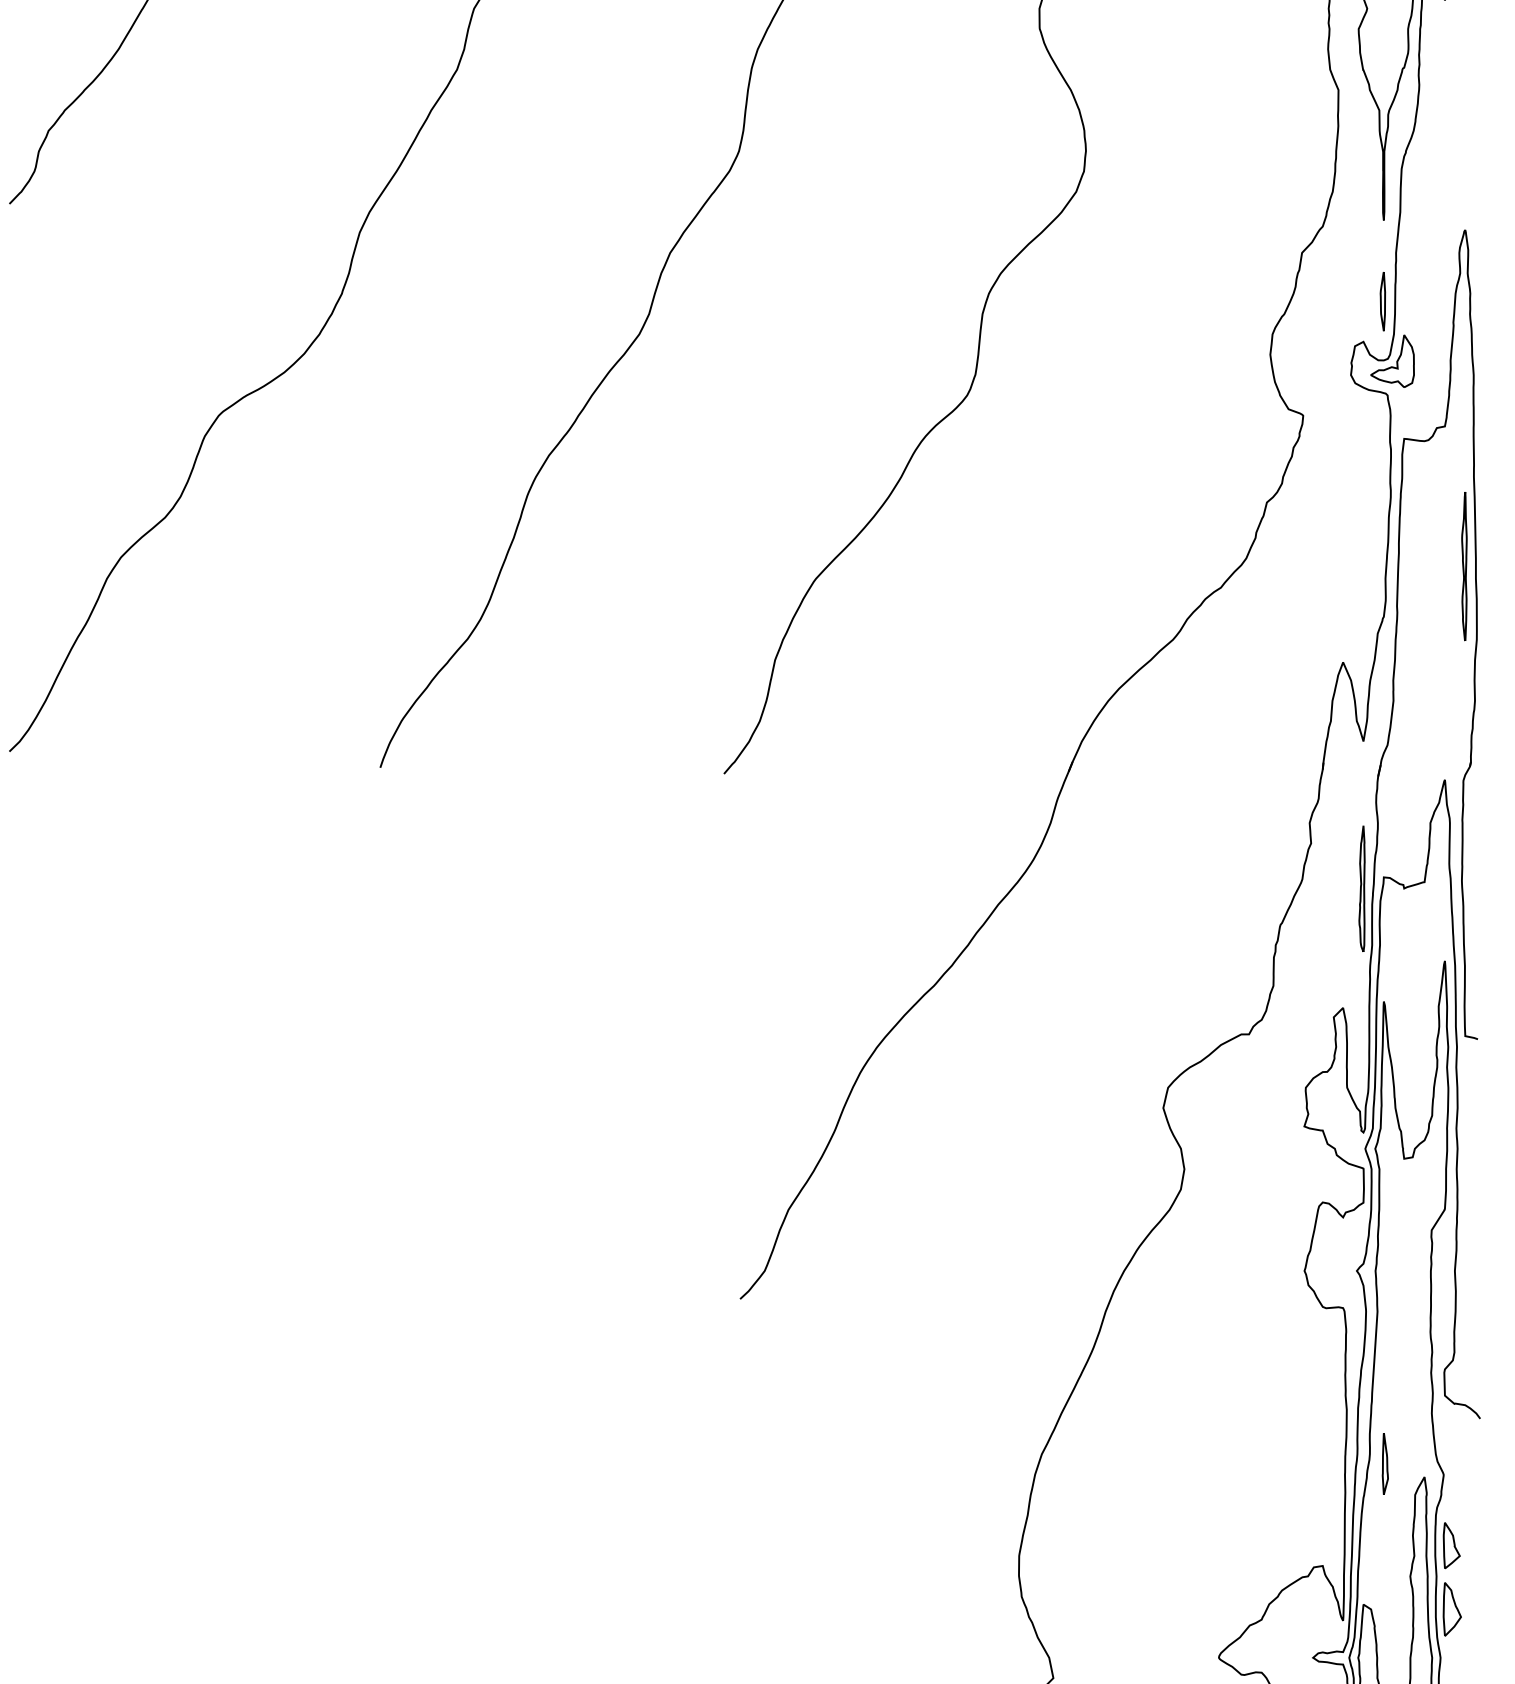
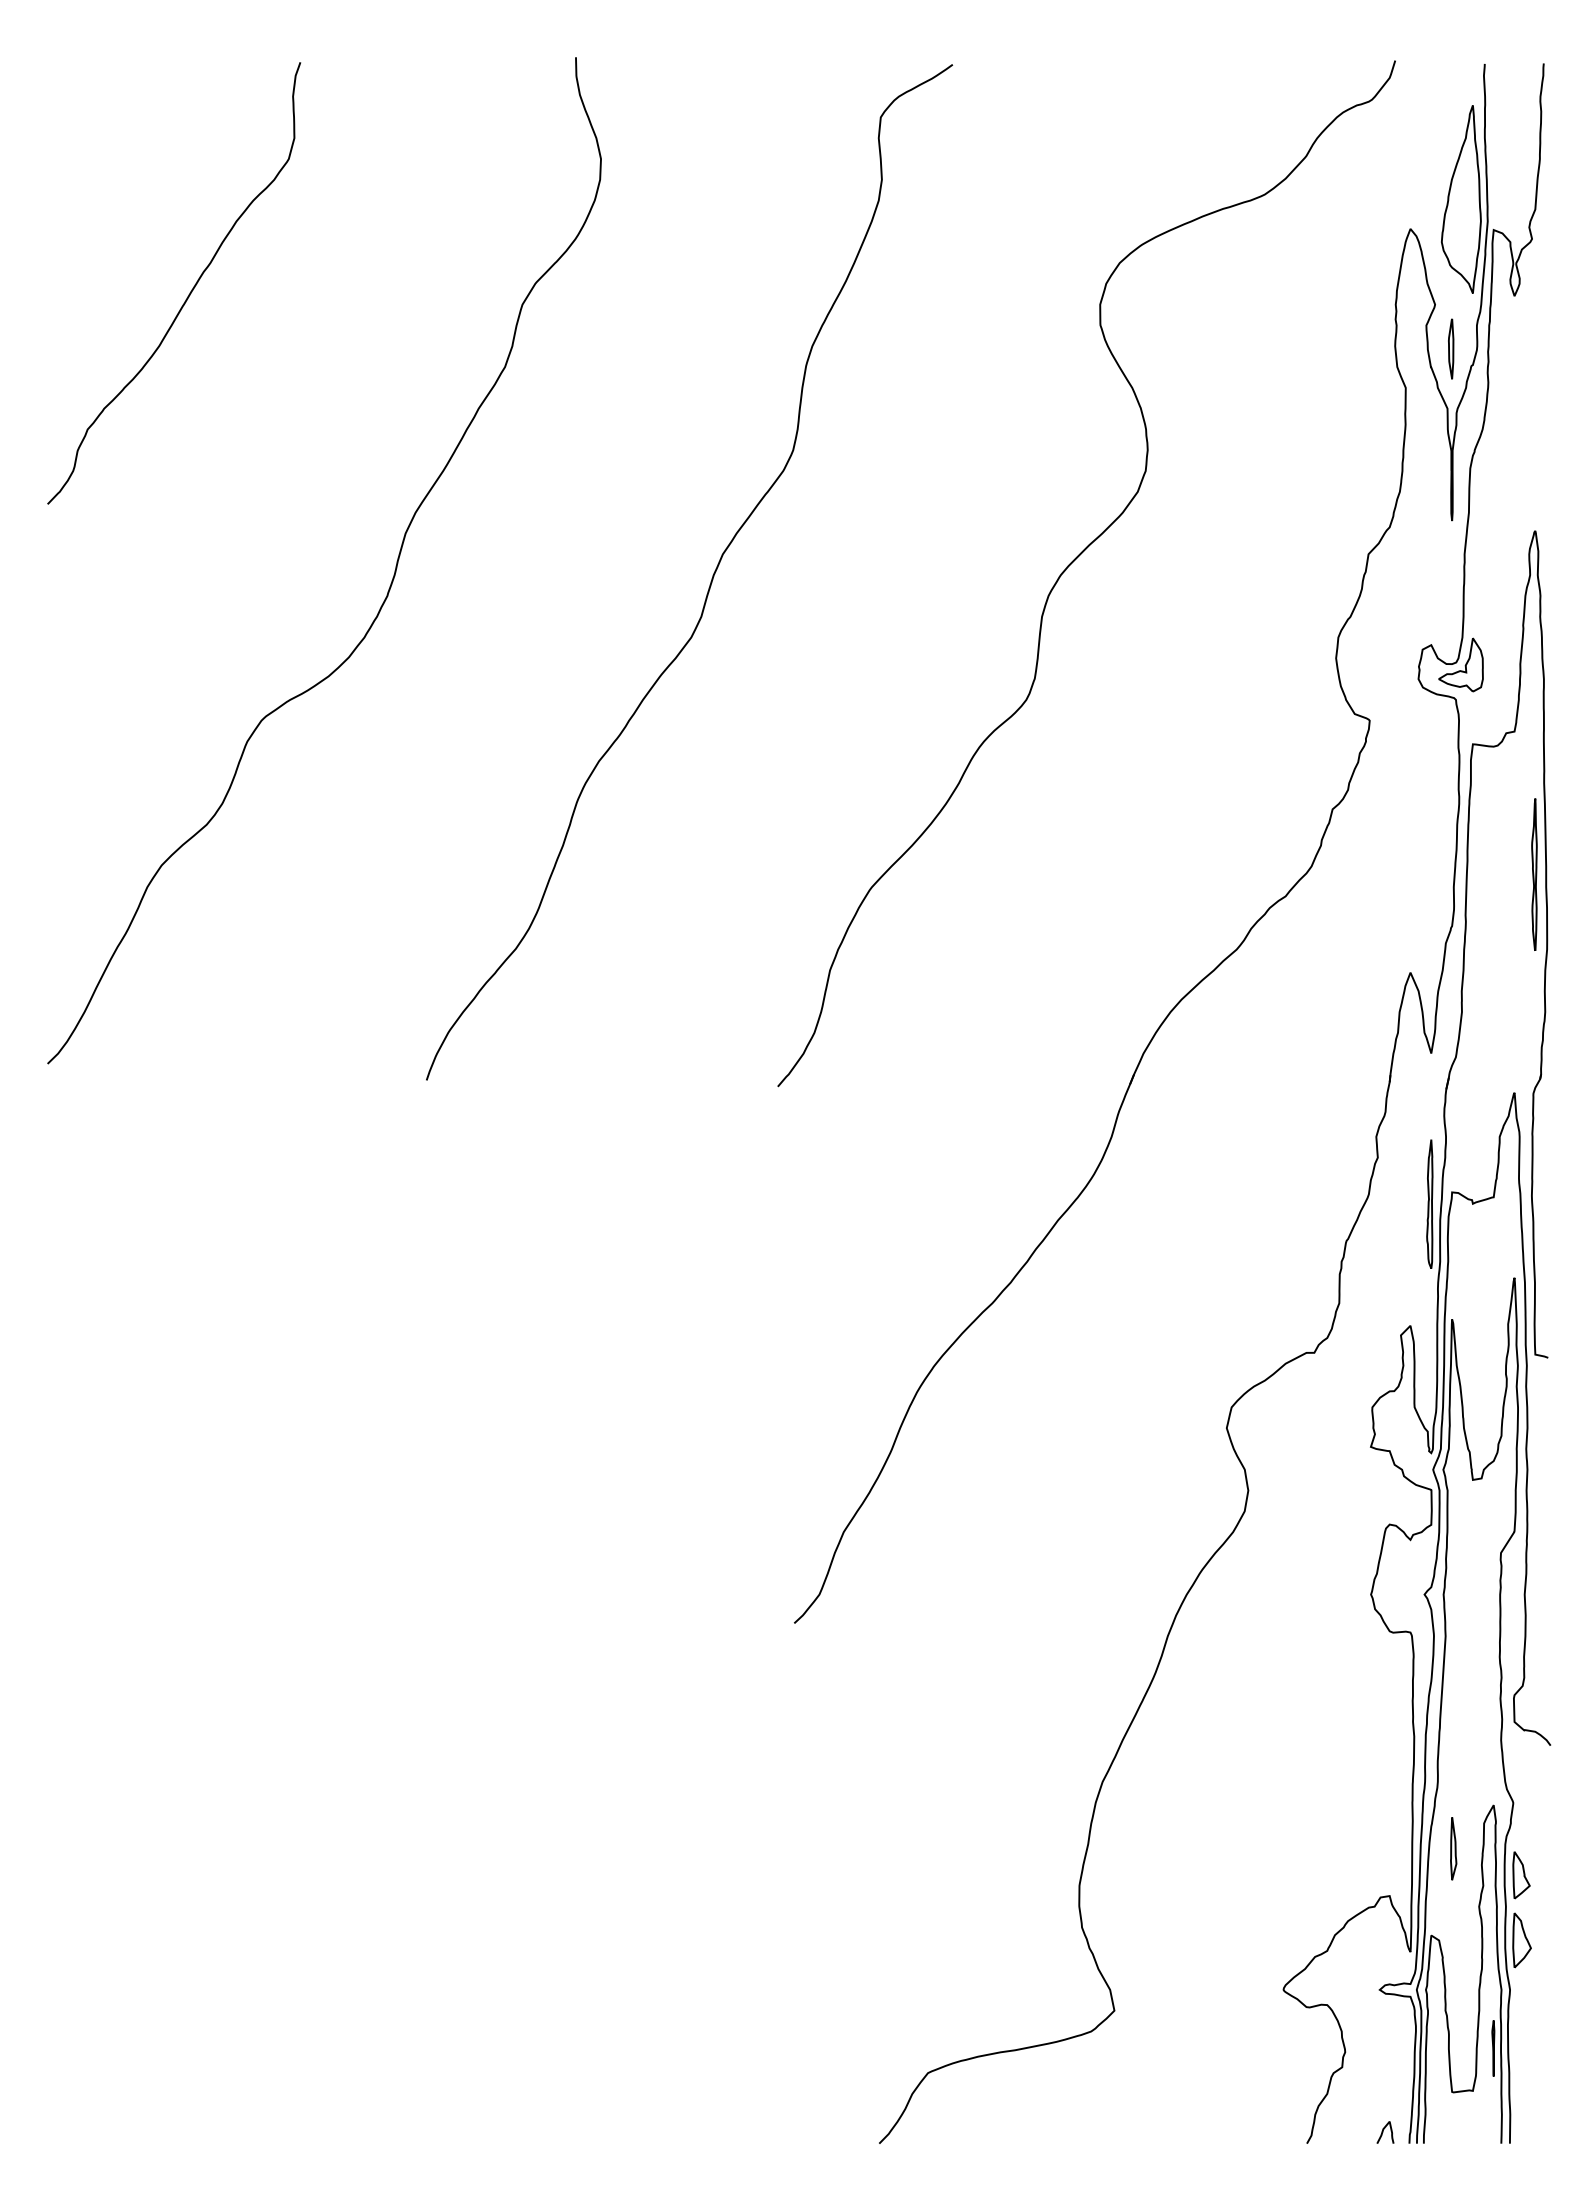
part: (1383, 301) -> (1451, 348), moved
part: (1385, 1463) -> (1453, 1848), moved

